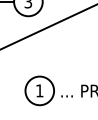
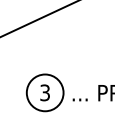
text: (39, 90) -> (44, 92), 1 -> 3

